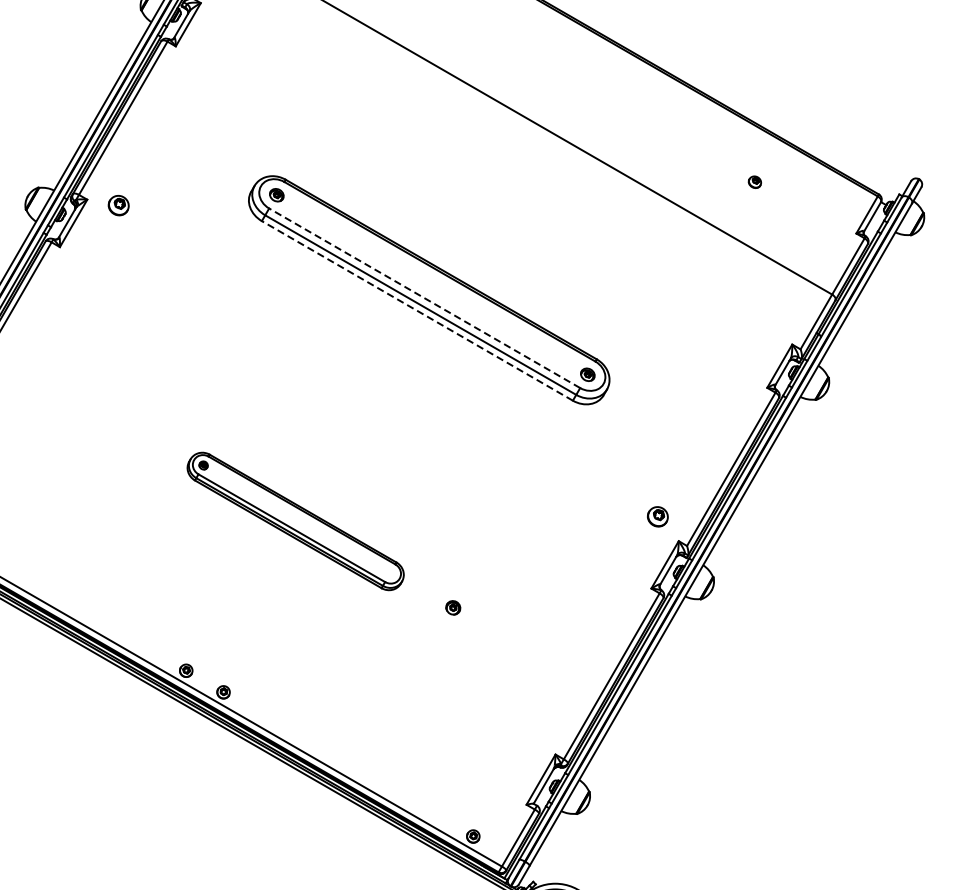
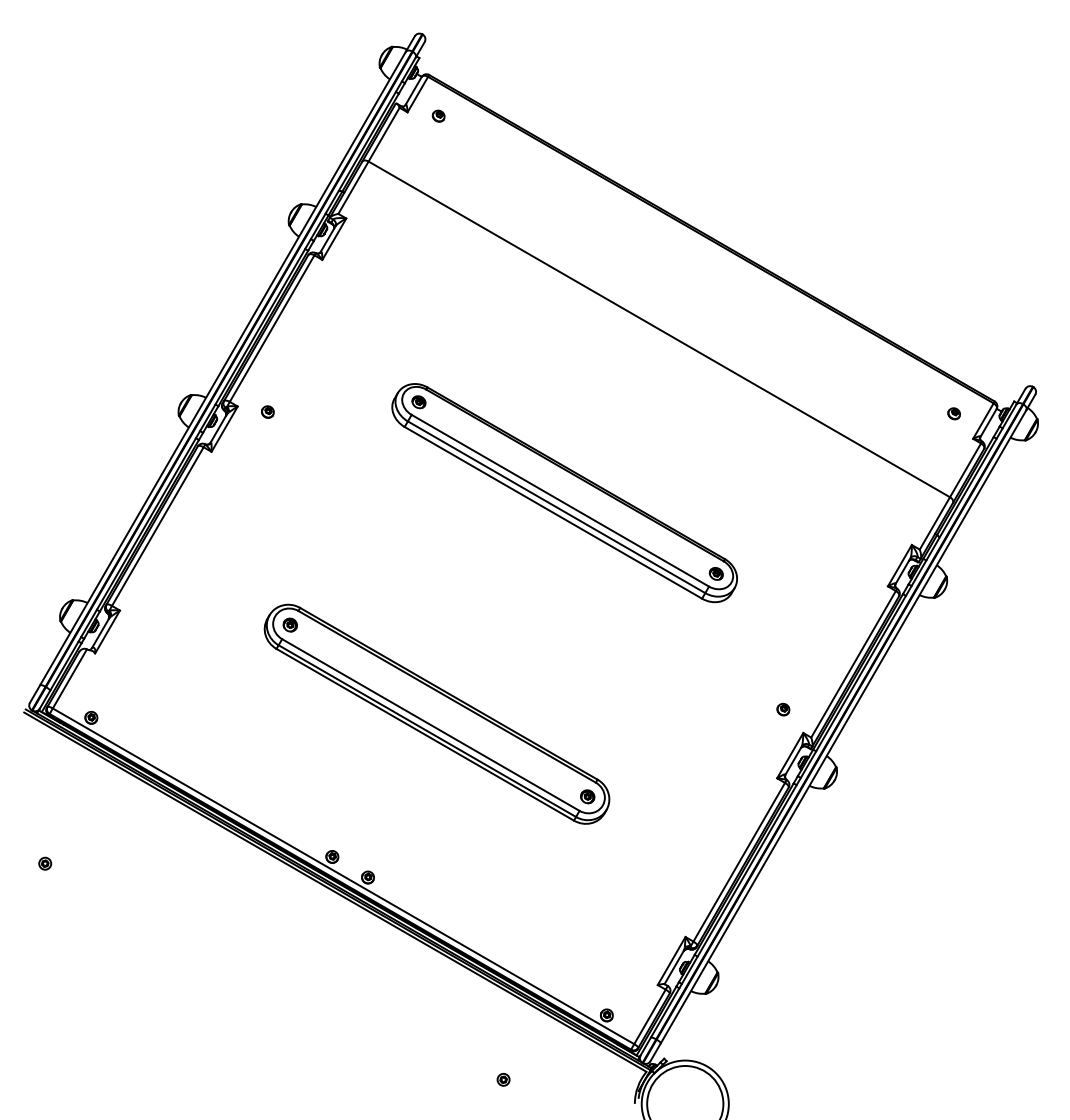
part: (754, 181) -> (953, 413), moved
part: (118, 204) -> (267, 411), size x0.62
line: (424, 298) -> (560, 500), dashed -> solid
line: (417, 310) -> (553, 512), dashed -> solid
part: (658, 516) -> (783, 709), size x0.62
part: (295, 520) -> (436, 713), size x1.67

